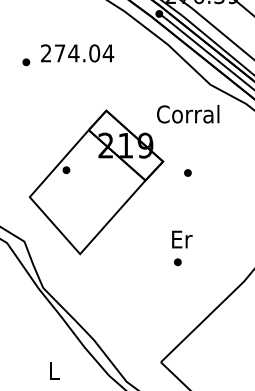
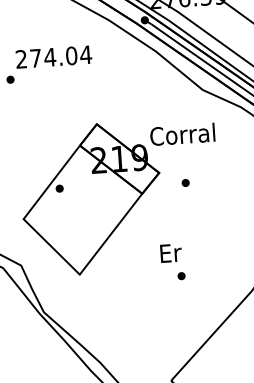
text: (77, 53) -> (53, 57), moved
text: (188, 114) -> (183, 134), moved
text: (182, 239) -> (171, 253), moved

